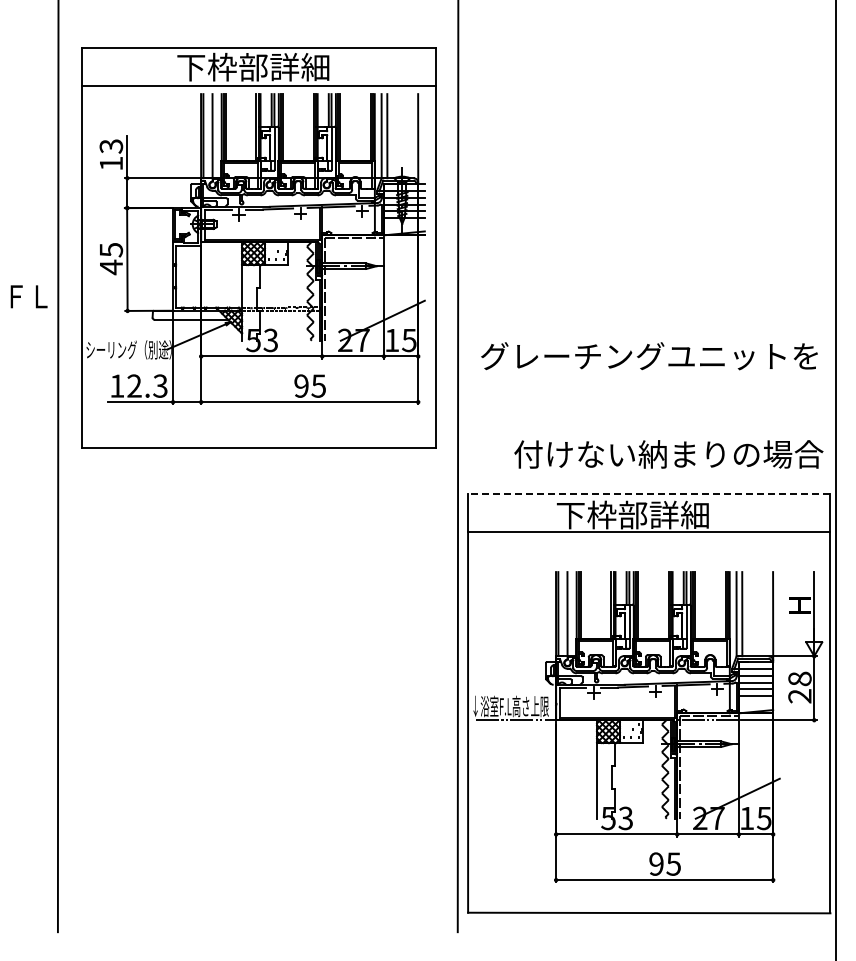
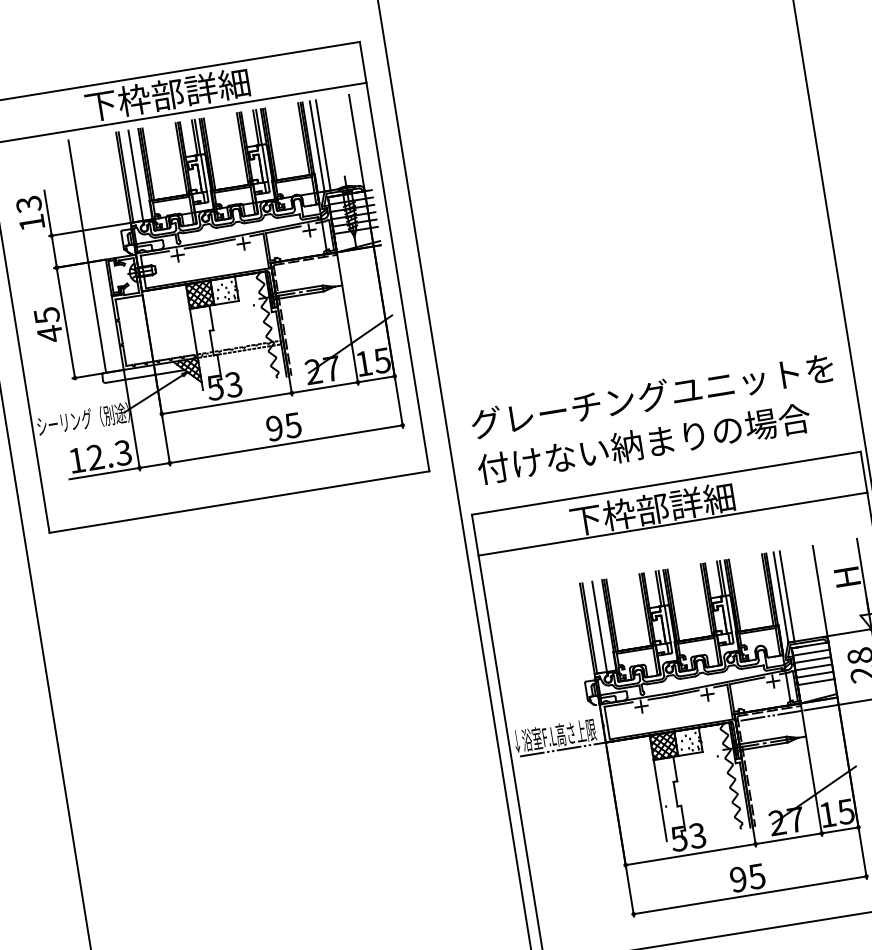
line: (156, 202) -> (87, 256), added
text: (649, 356) -> (652, 396), moved
text: (668, 454) -> (643, 443), moved
line: (648, 493) -> (665, 483), dashed -> solid

